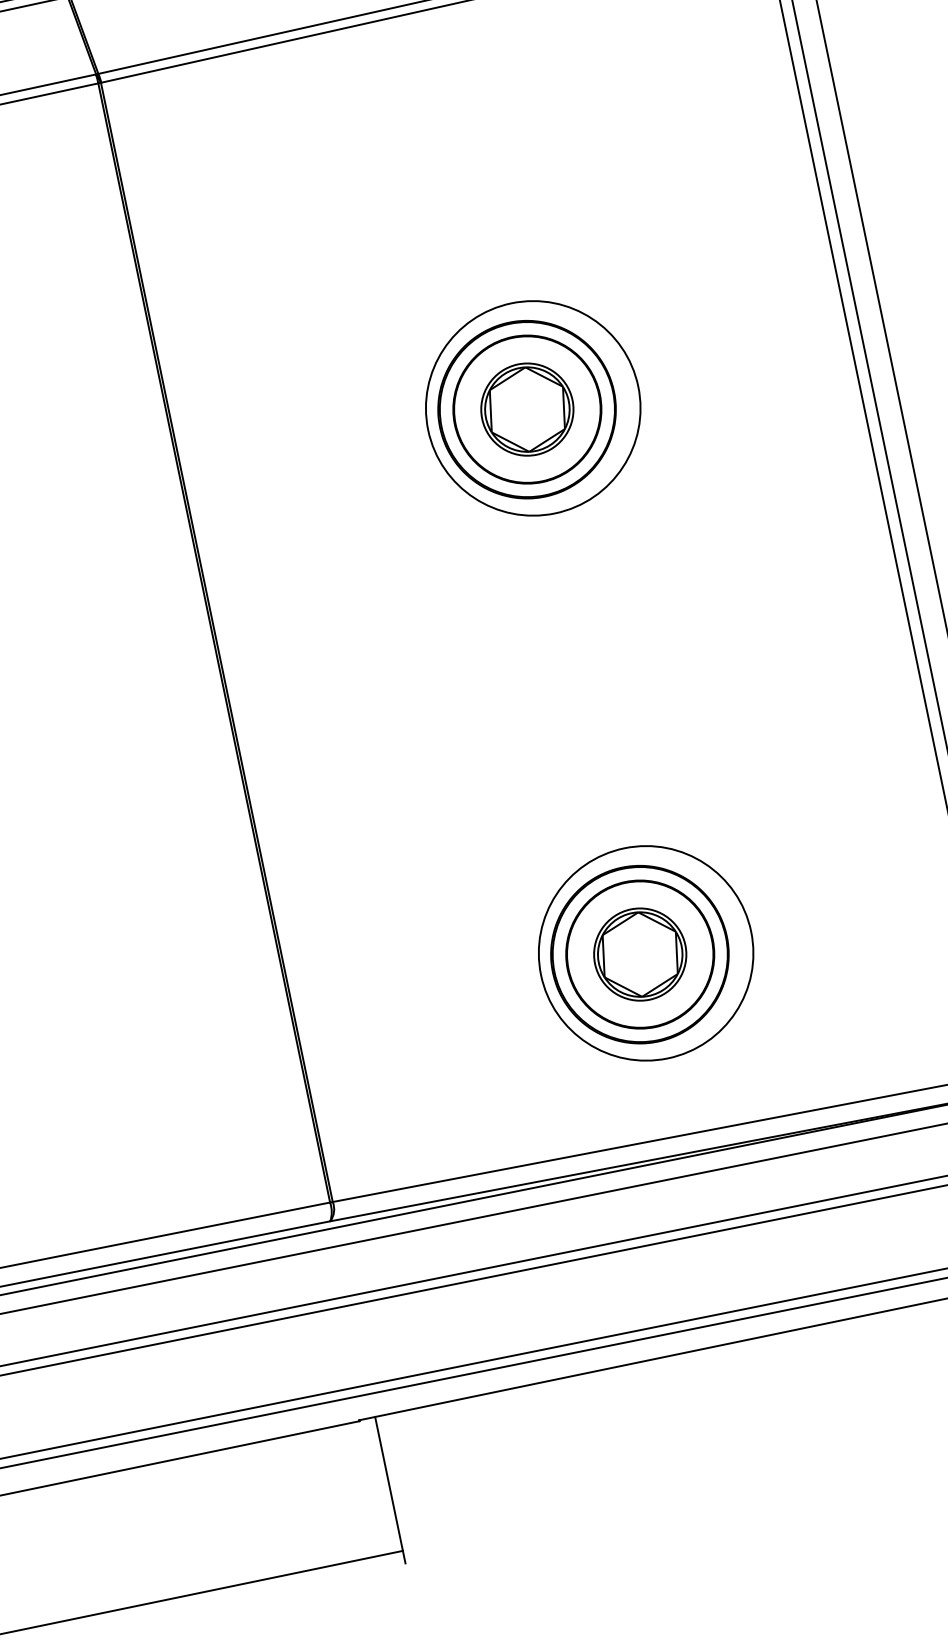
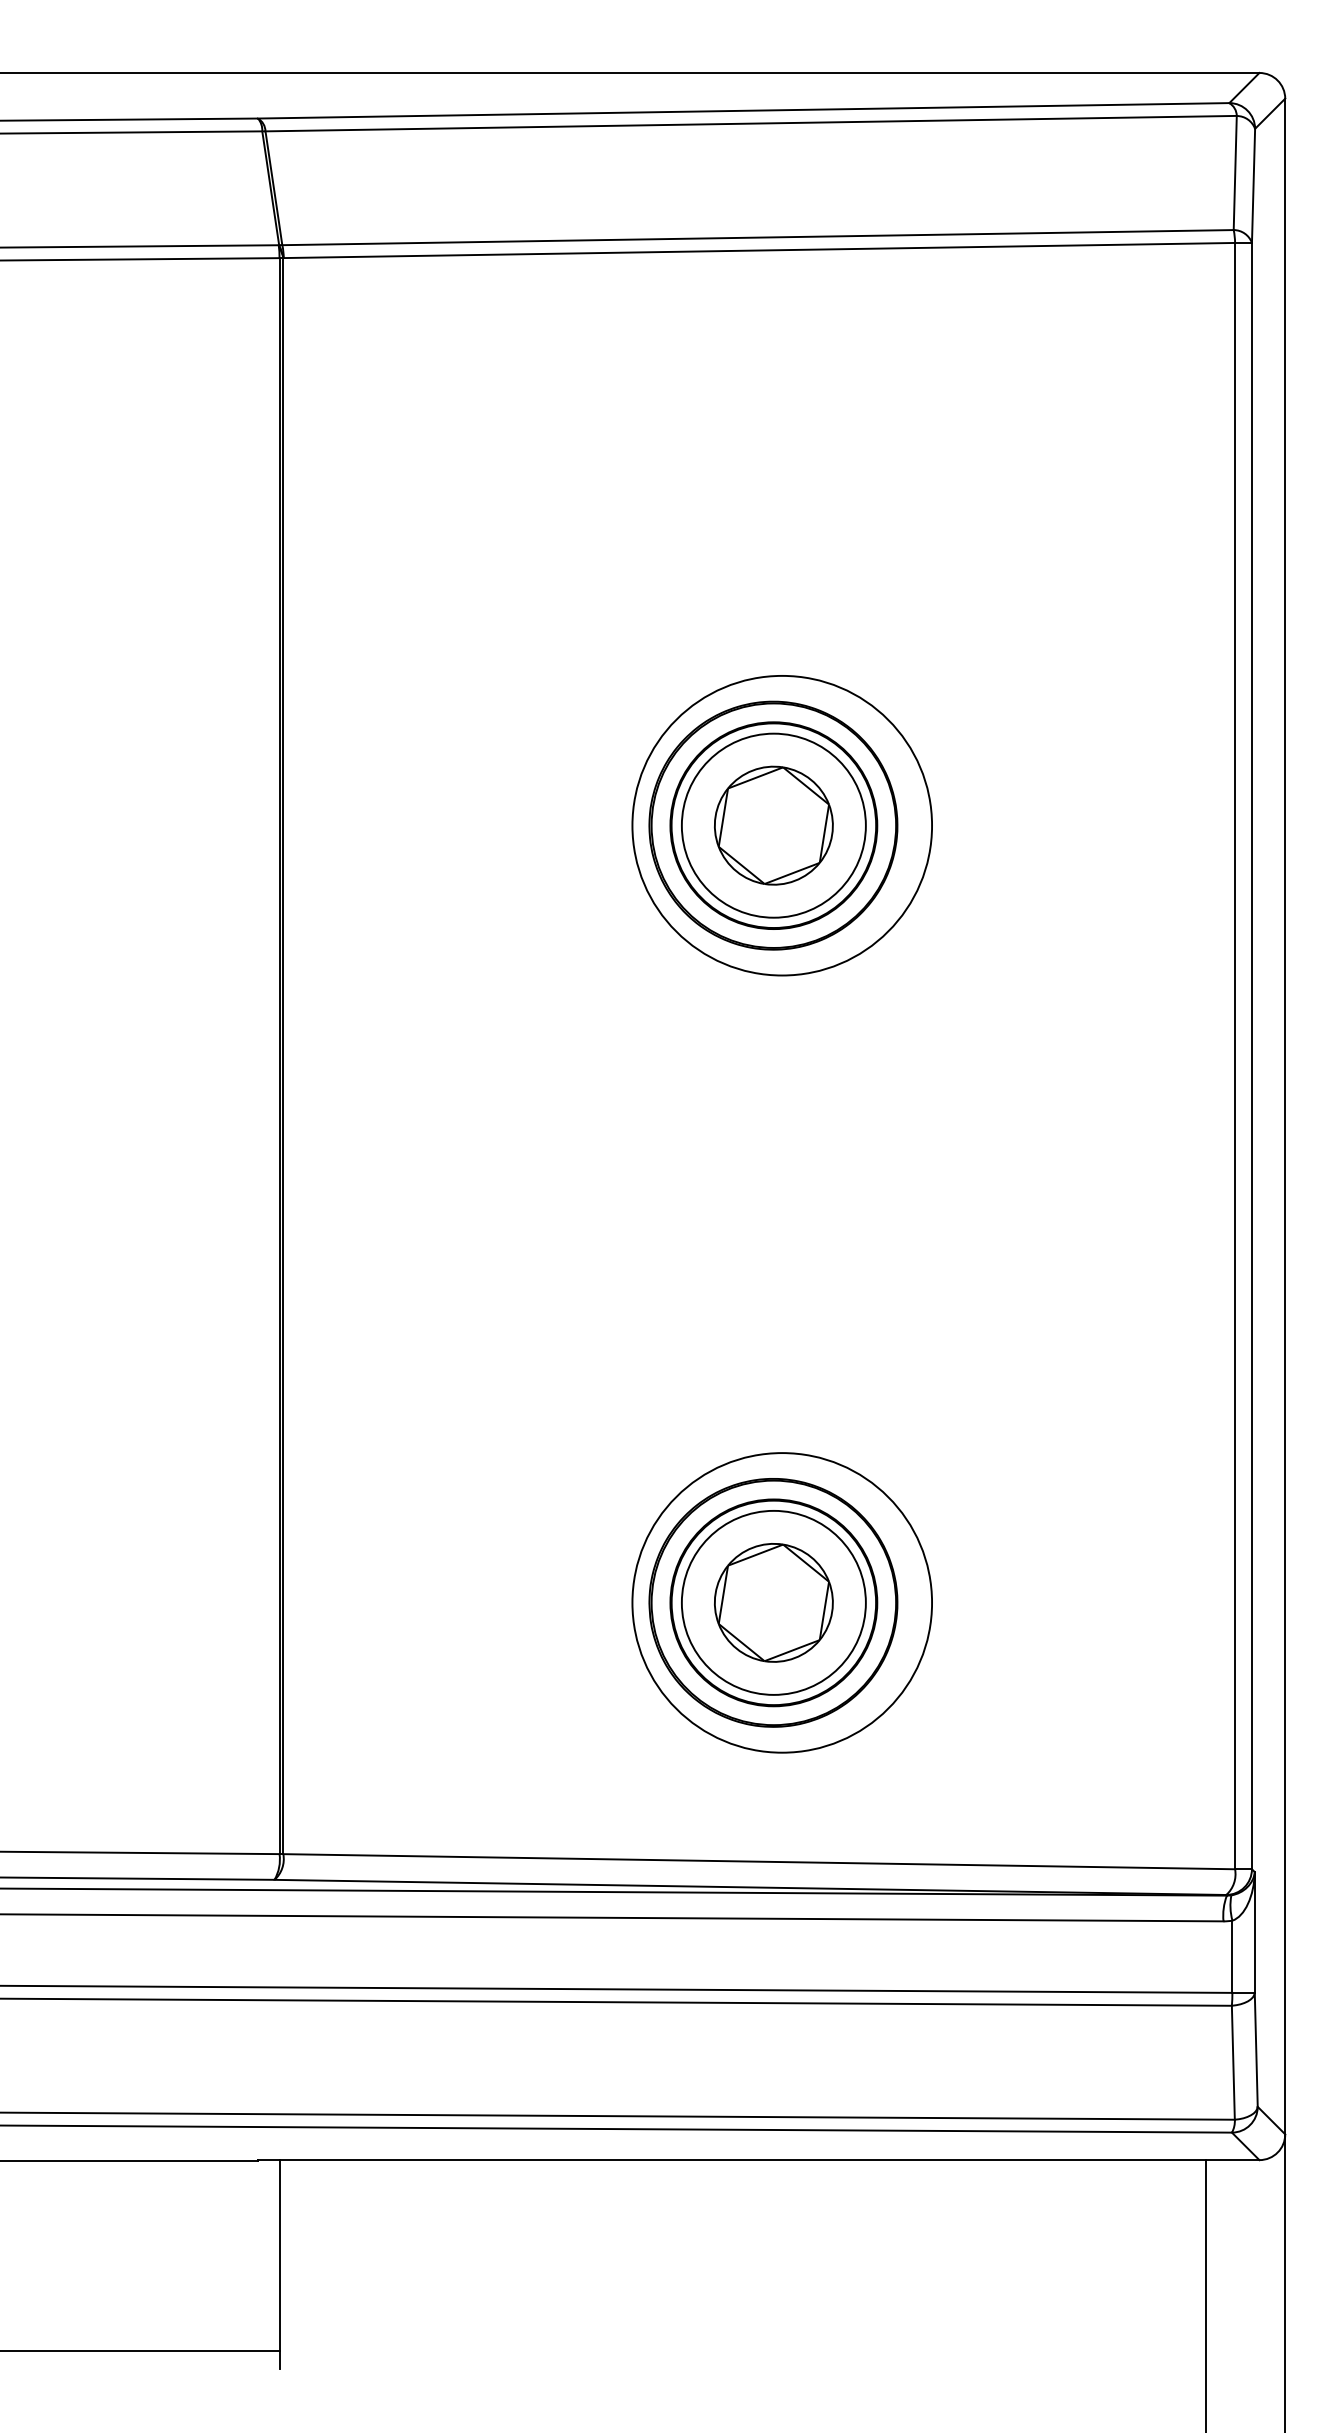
circle: (527, 409) -> (773, 825), size x1.43
circle: (639, 954) -> (773, 1602), size x1.43

